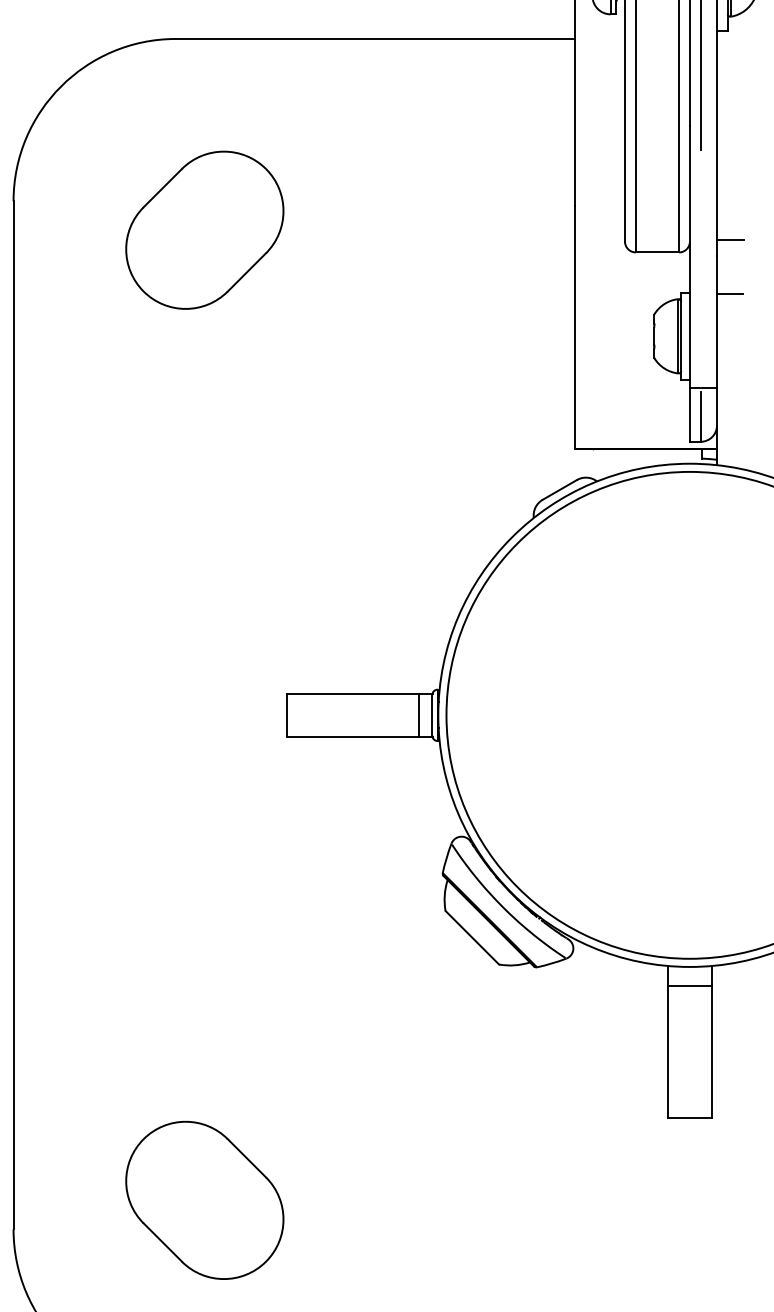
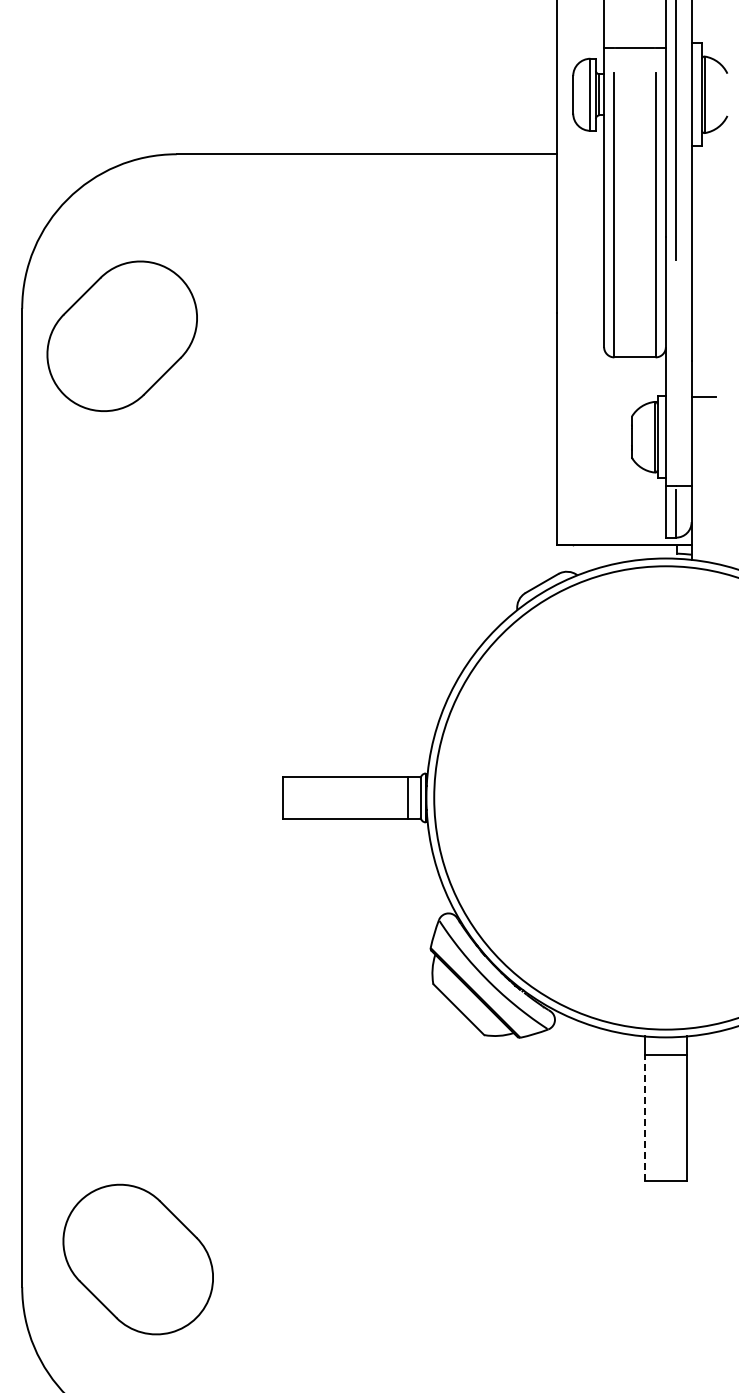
part: (204, 229) -> (121, 335), moved
line: (730, 239) -> (704, 345), removed
line: (668, 1052) -> (645, 1118), solid -> dashed
part: (204, 1200) -> (137, 1259), moved

